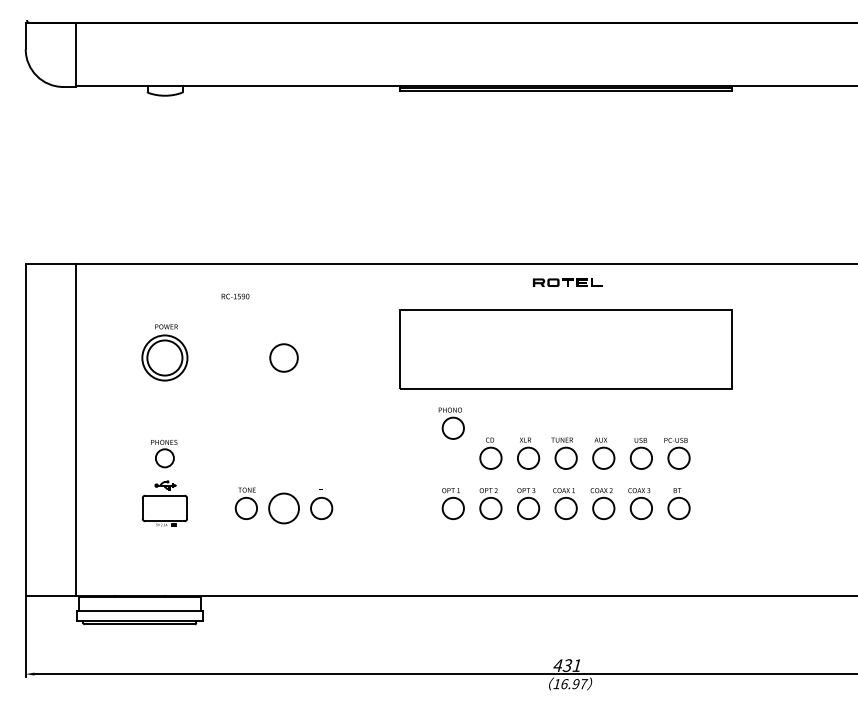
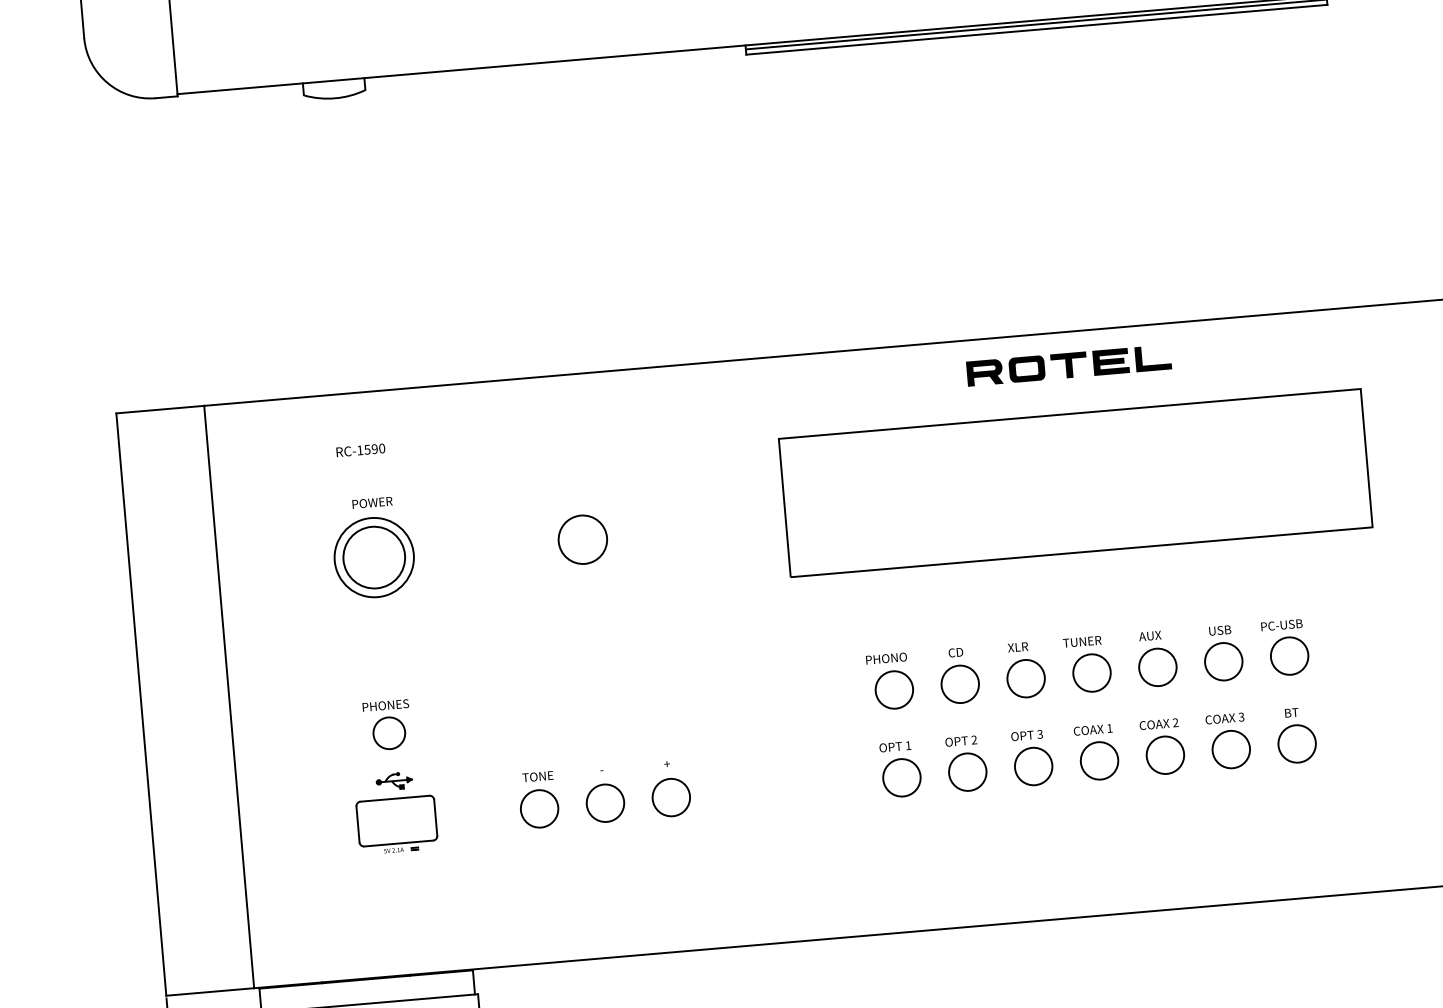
part: (567, 282) -> (1067, 364), size x1.67
text: (235, 296) -> (360, 450), moved
part: (451, 423) -> (890, 681), moved
circle: (283, 508) -> (604, 803), size x0.71

